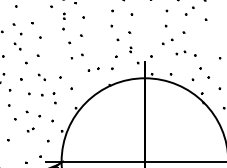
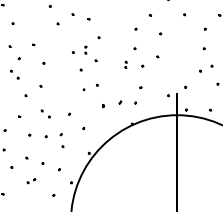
part: (64, 15) -> (86, 49), moved
part: (130, 49) -> (125, 64), moved
part: (93, 69) -> (111, 104), size x1.4

